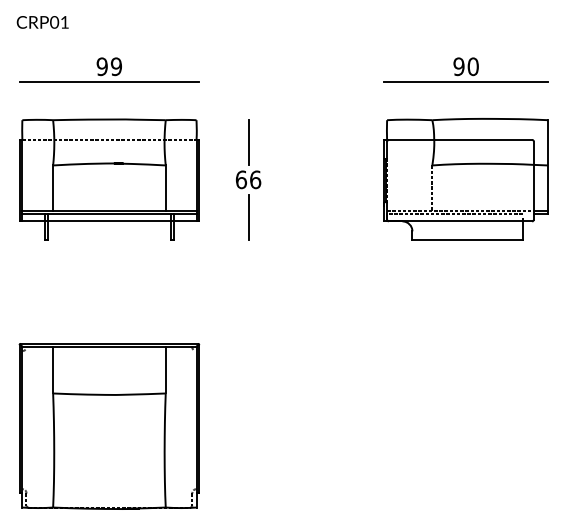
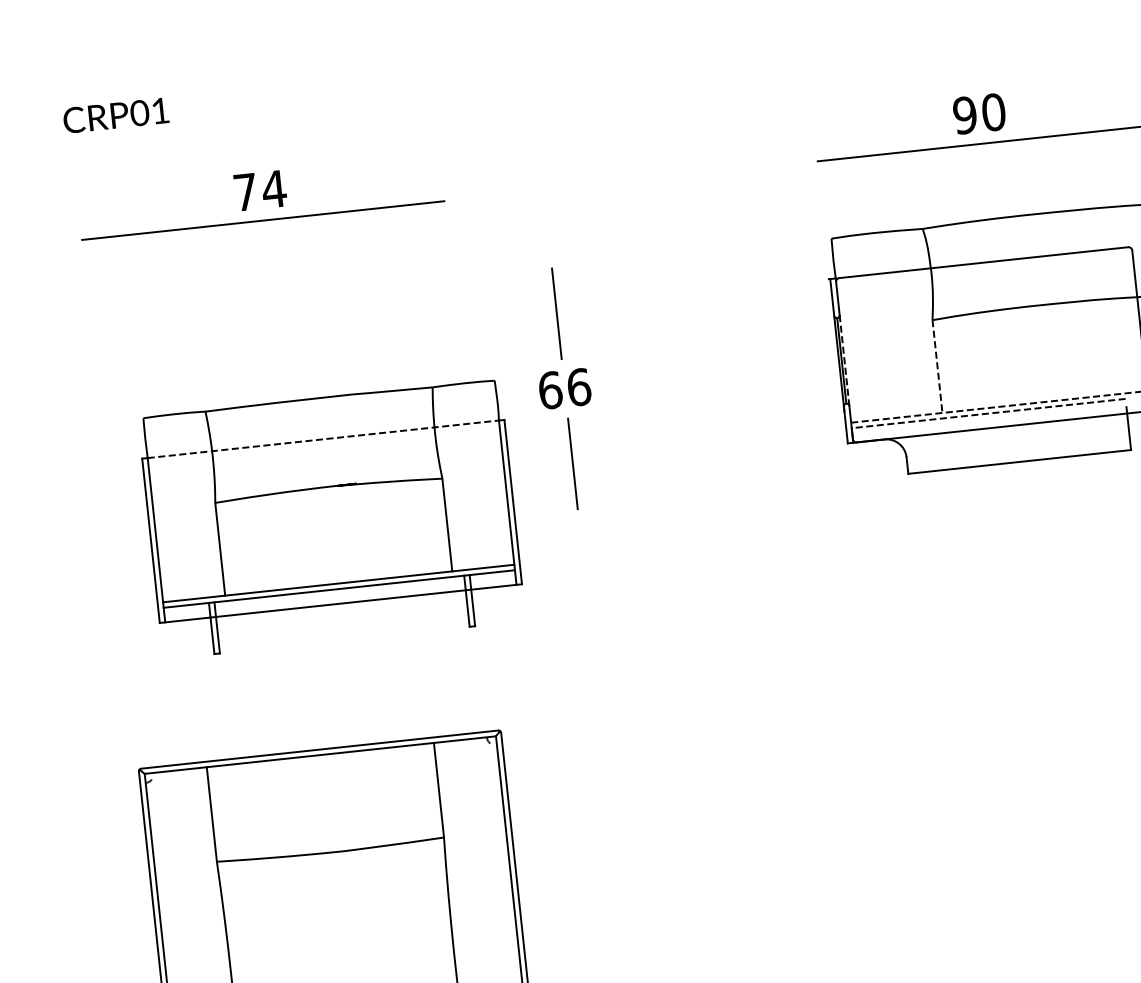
text: (109, 66) -> (260, 190), 99 -> 74
part: (109, 179) -> (331, 519), moved

